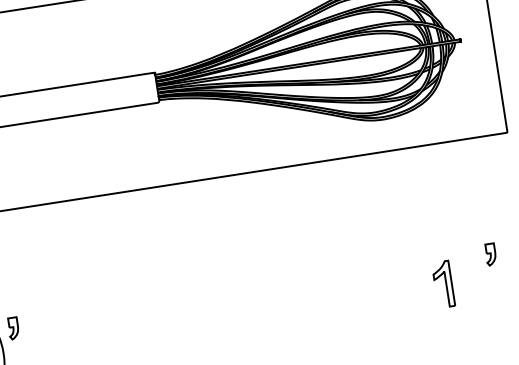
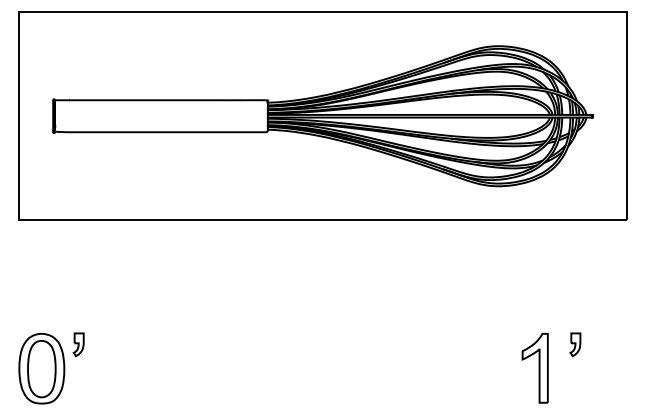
part: (490, 254) -> (575, 344), moved
part: (442, 284) -> (534, 368), size x1.43

